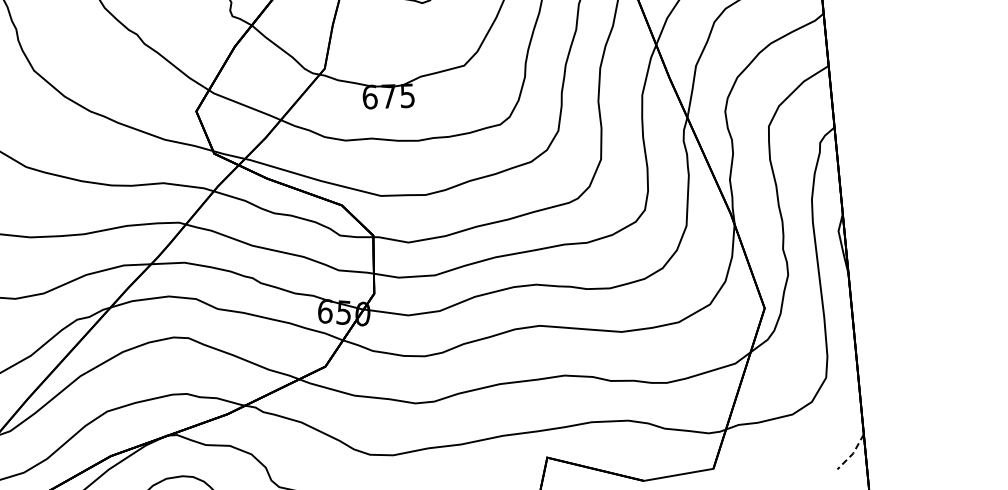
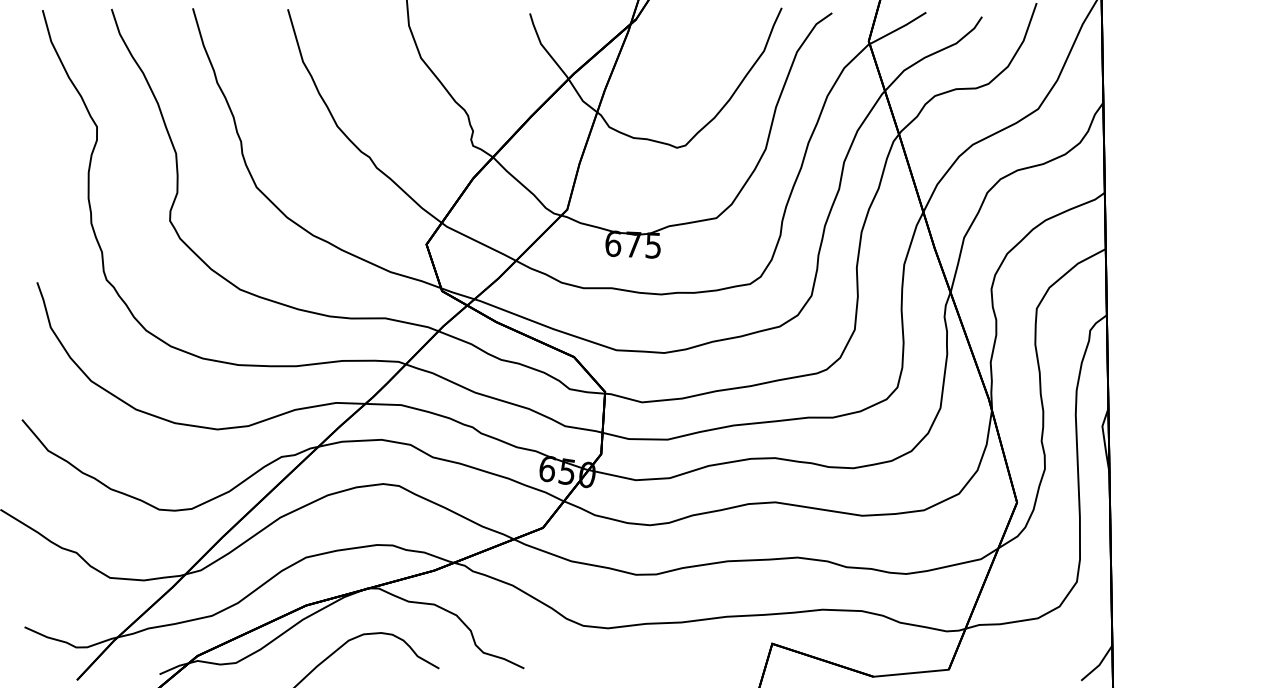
line: (853, 453) -> (1099, 665), dashed -> solid

